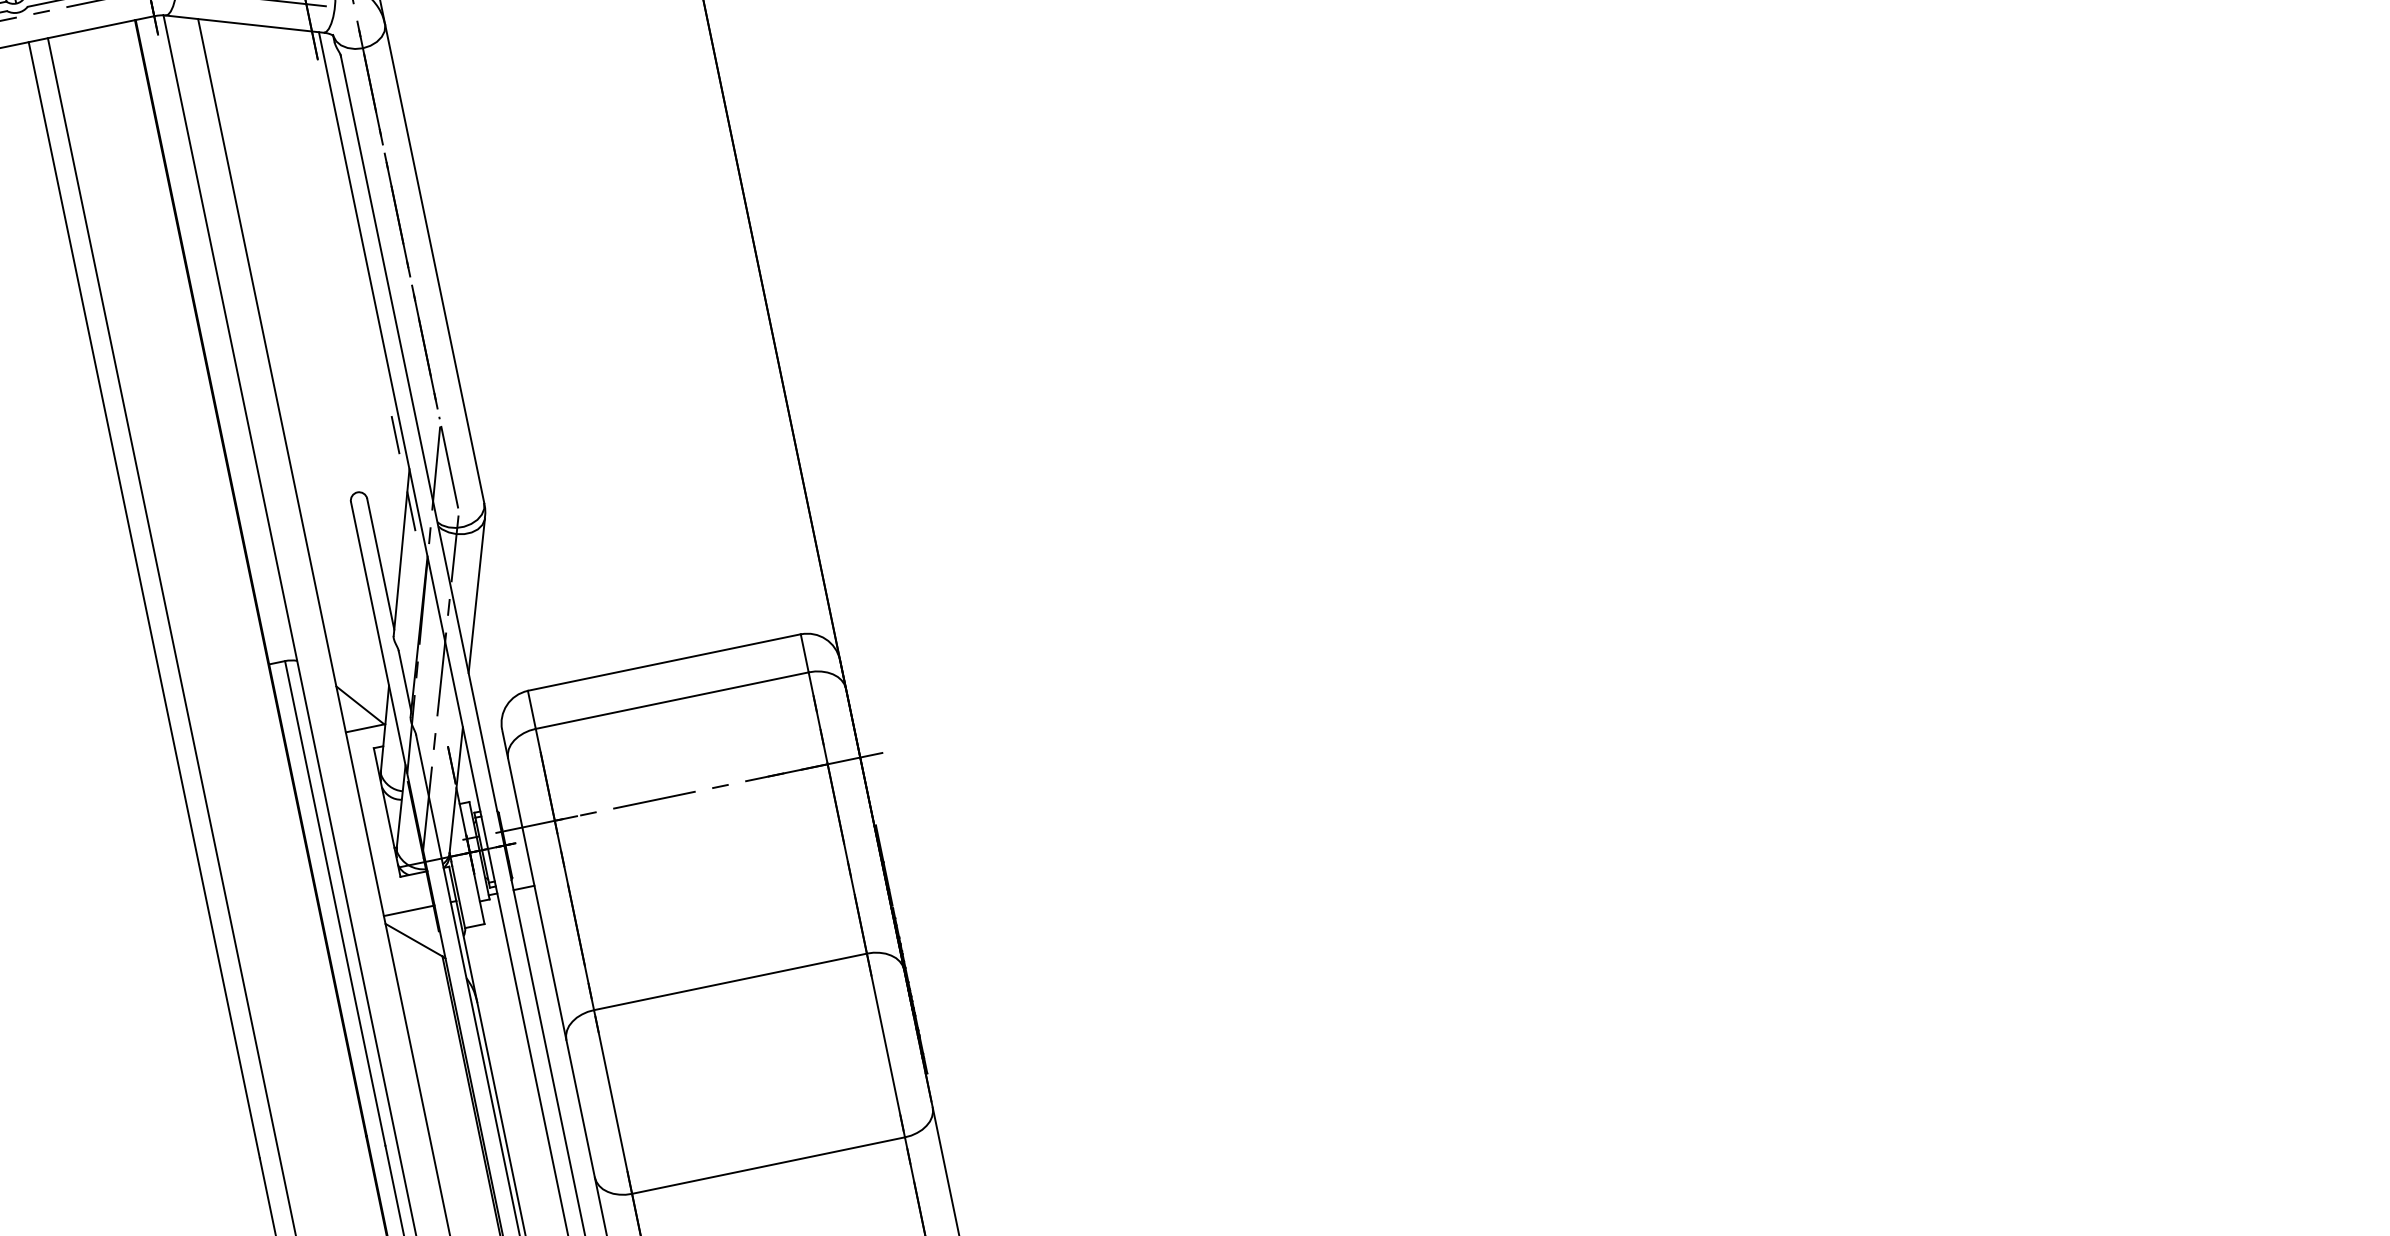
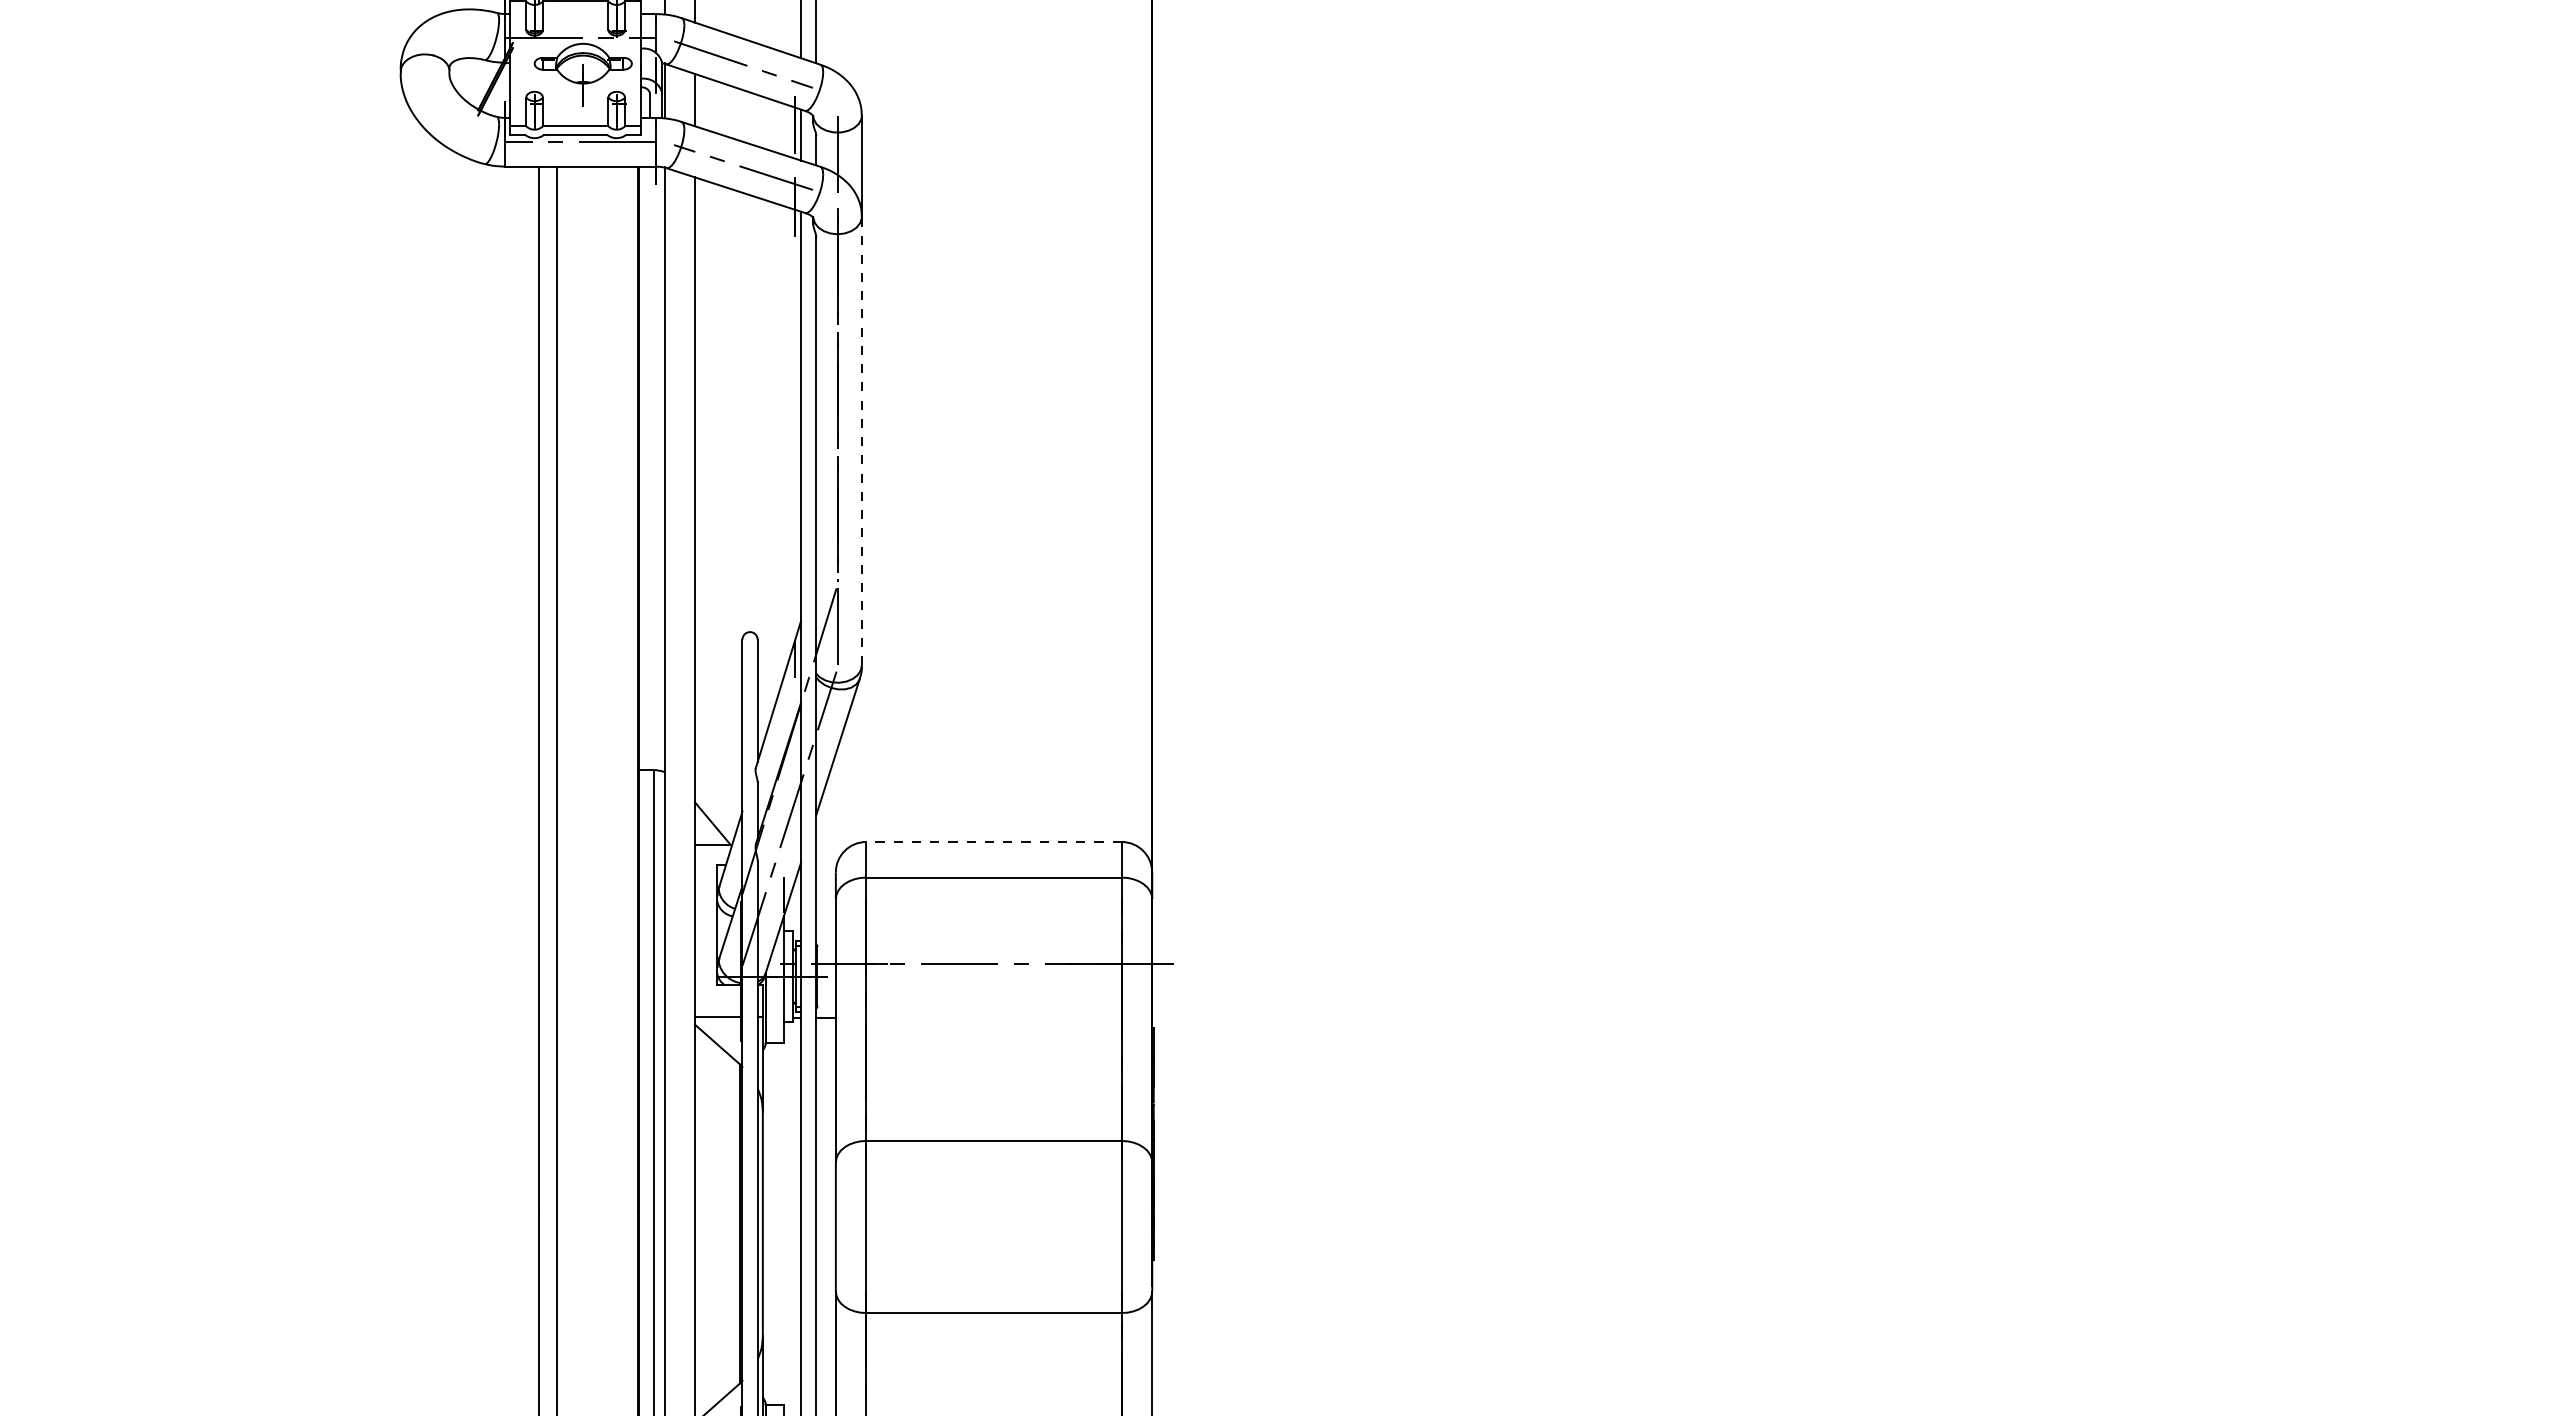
line: (434, 263) -> (861, 440), solid -> dashed
line: (395, 434) -> (794, 587), removed
line: (664, 661) -> (994, 841), solid -> dashed

